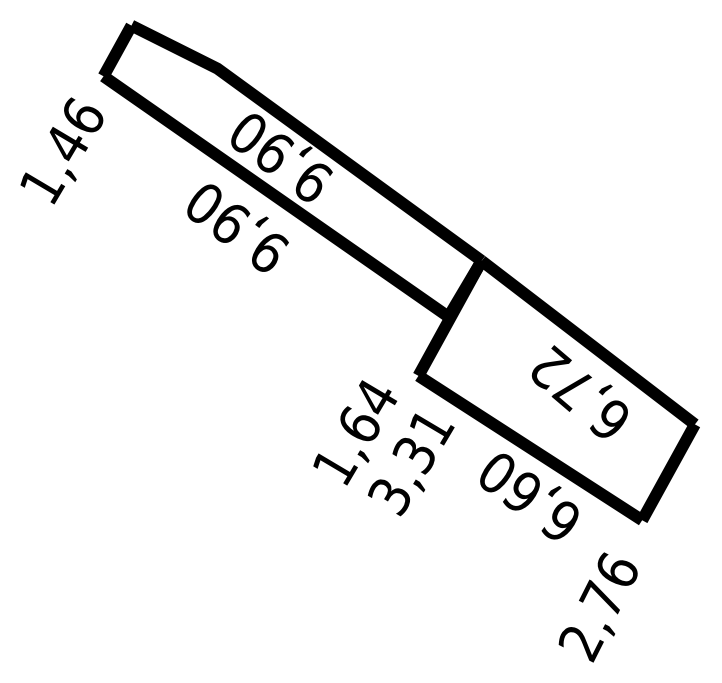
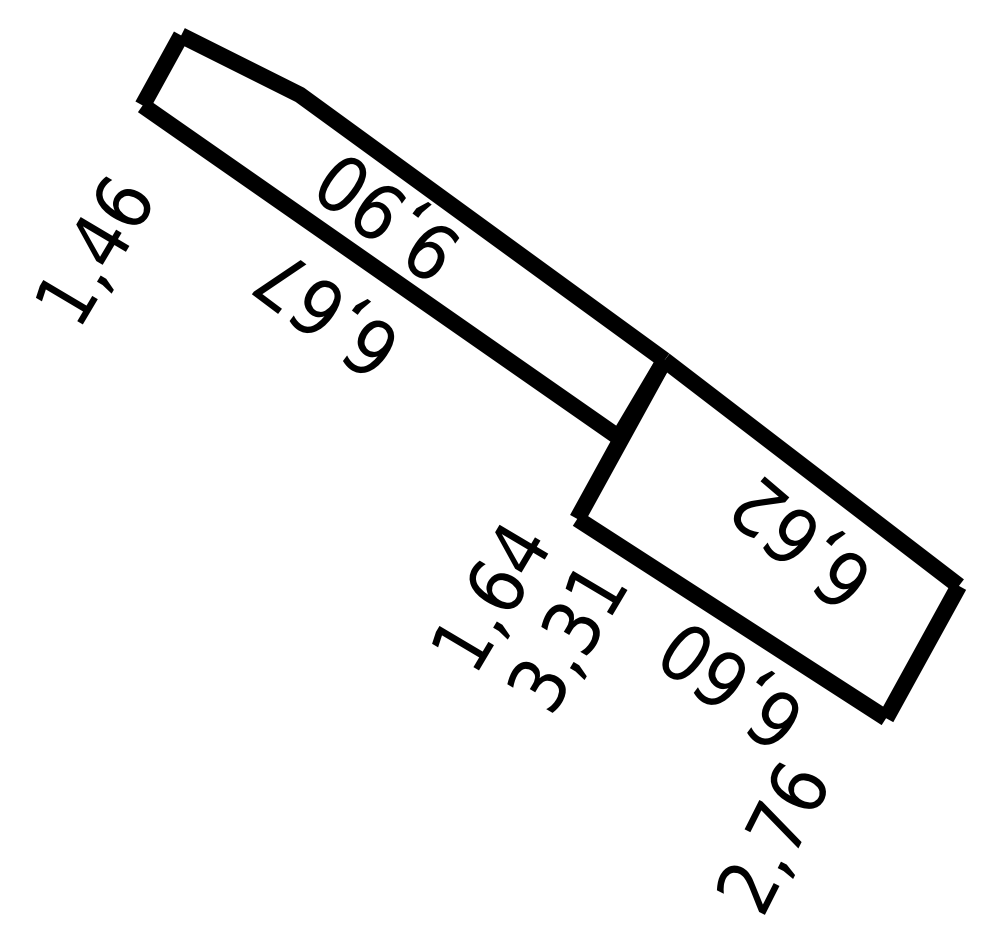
text: (62, 150) -> (93, 250), moved
text: (236, 227) -> (325, 314), 9,90 -> 6,67
text: (571, 390) -> (788, 538), 6,72 -> 6,62
text: (598, 607) -> (771, 838), moved

